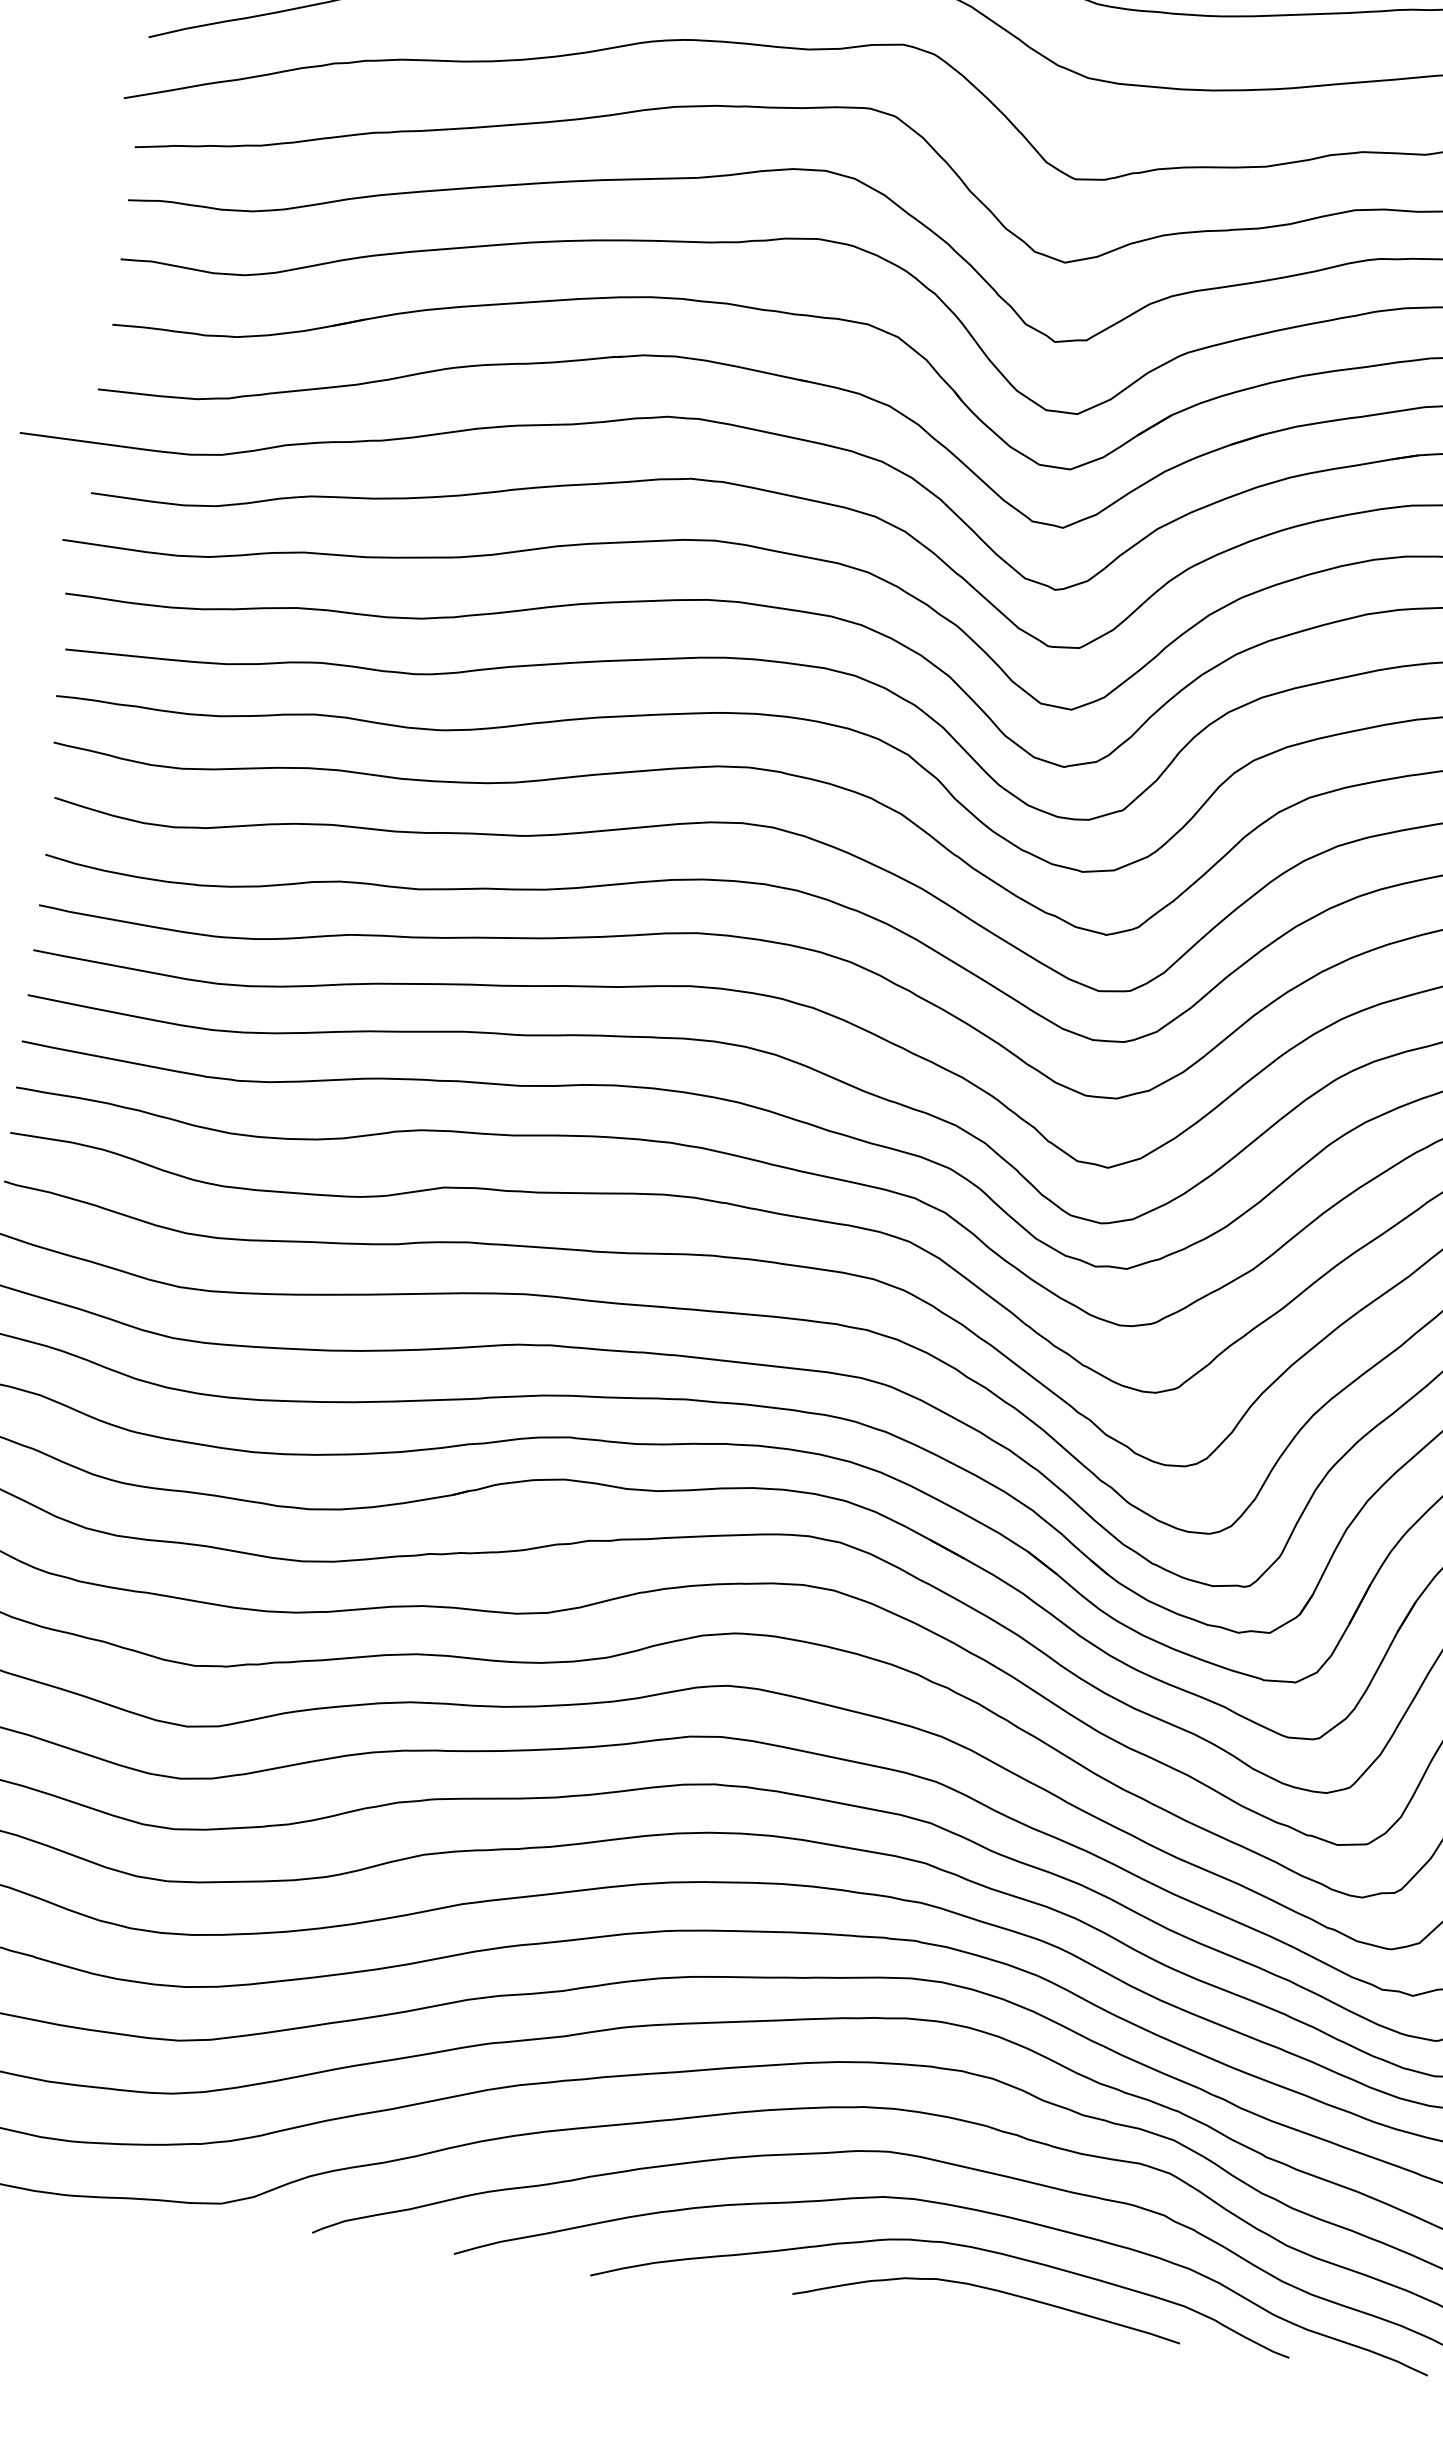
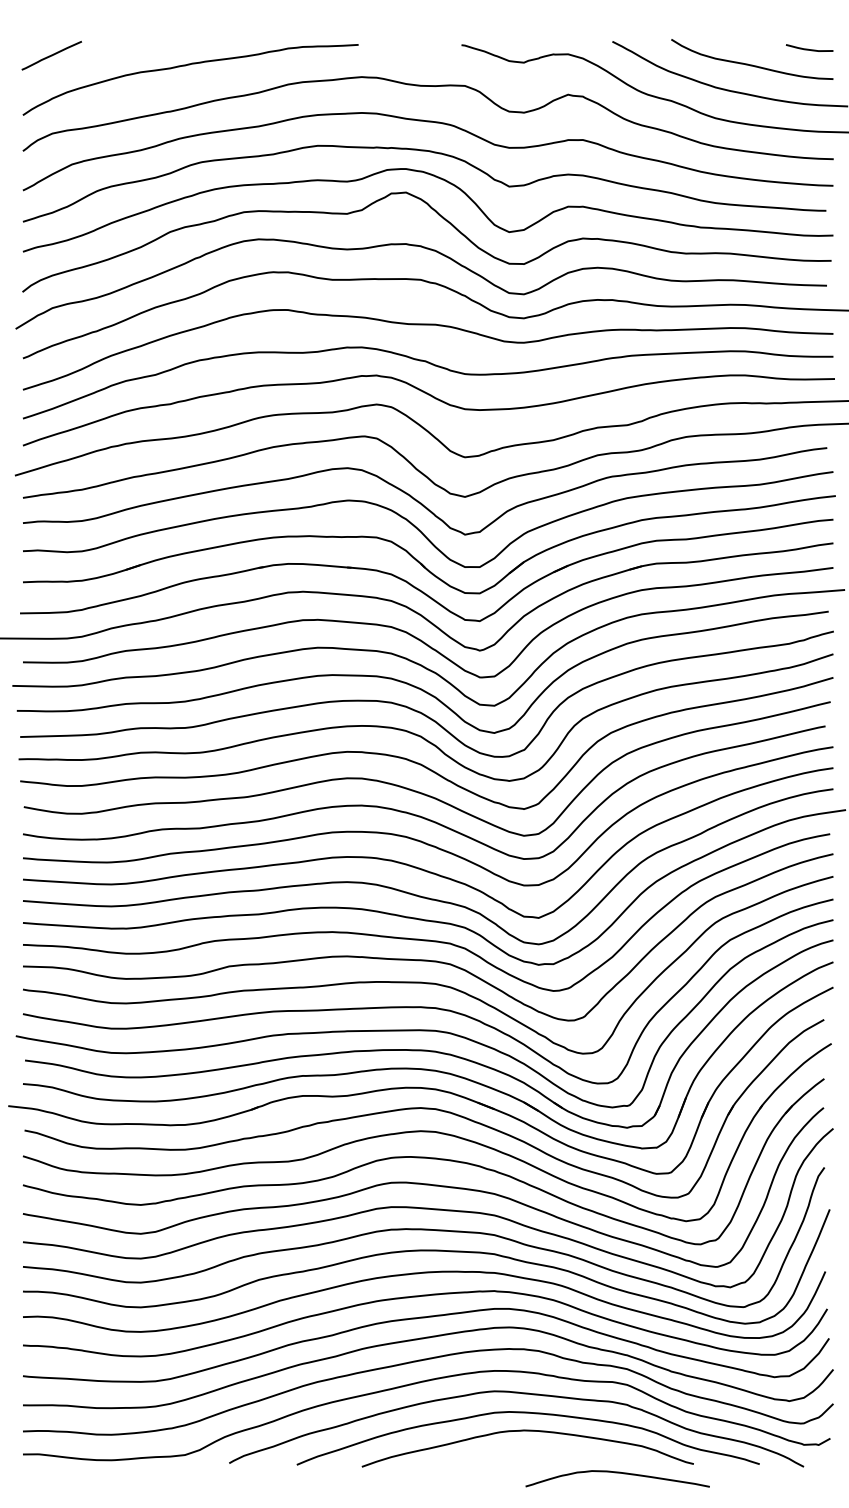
curve: (989, 2290) -> (617, 1473), moved

